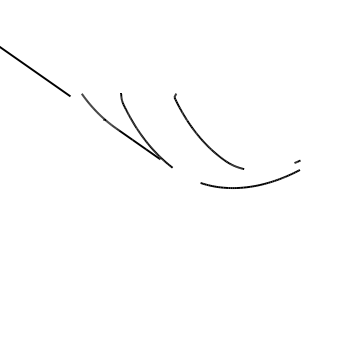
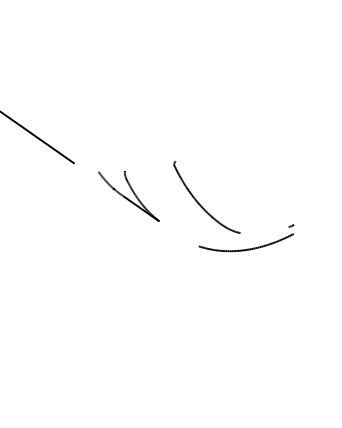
part: (126, 130) -> (128, 196), size x0.7

